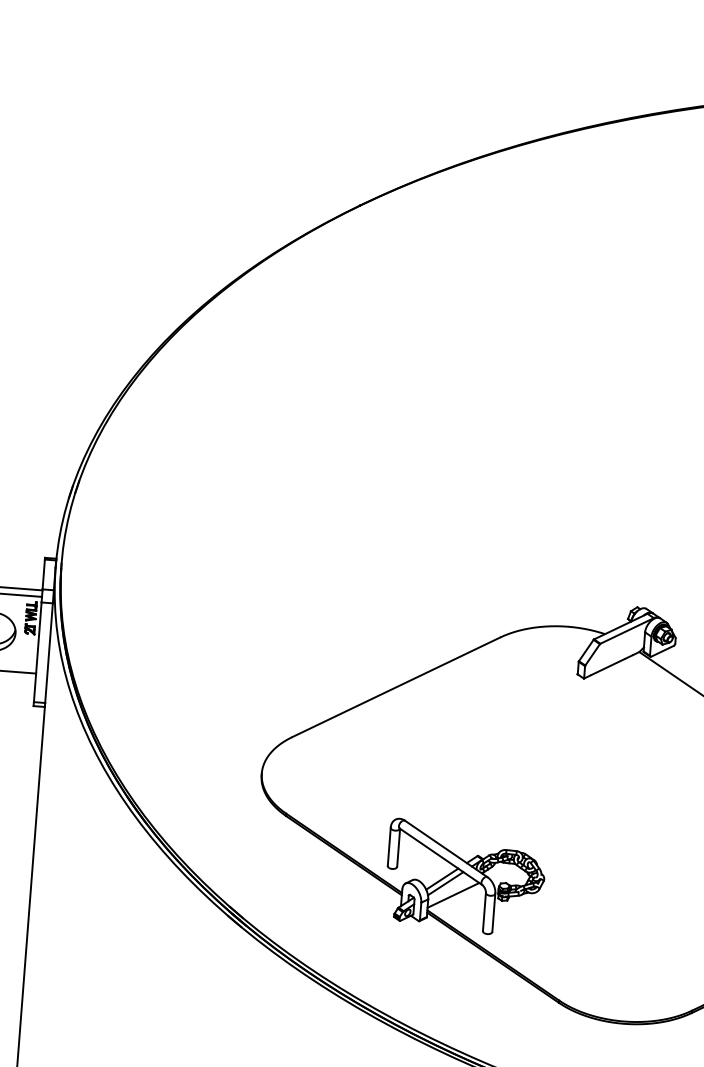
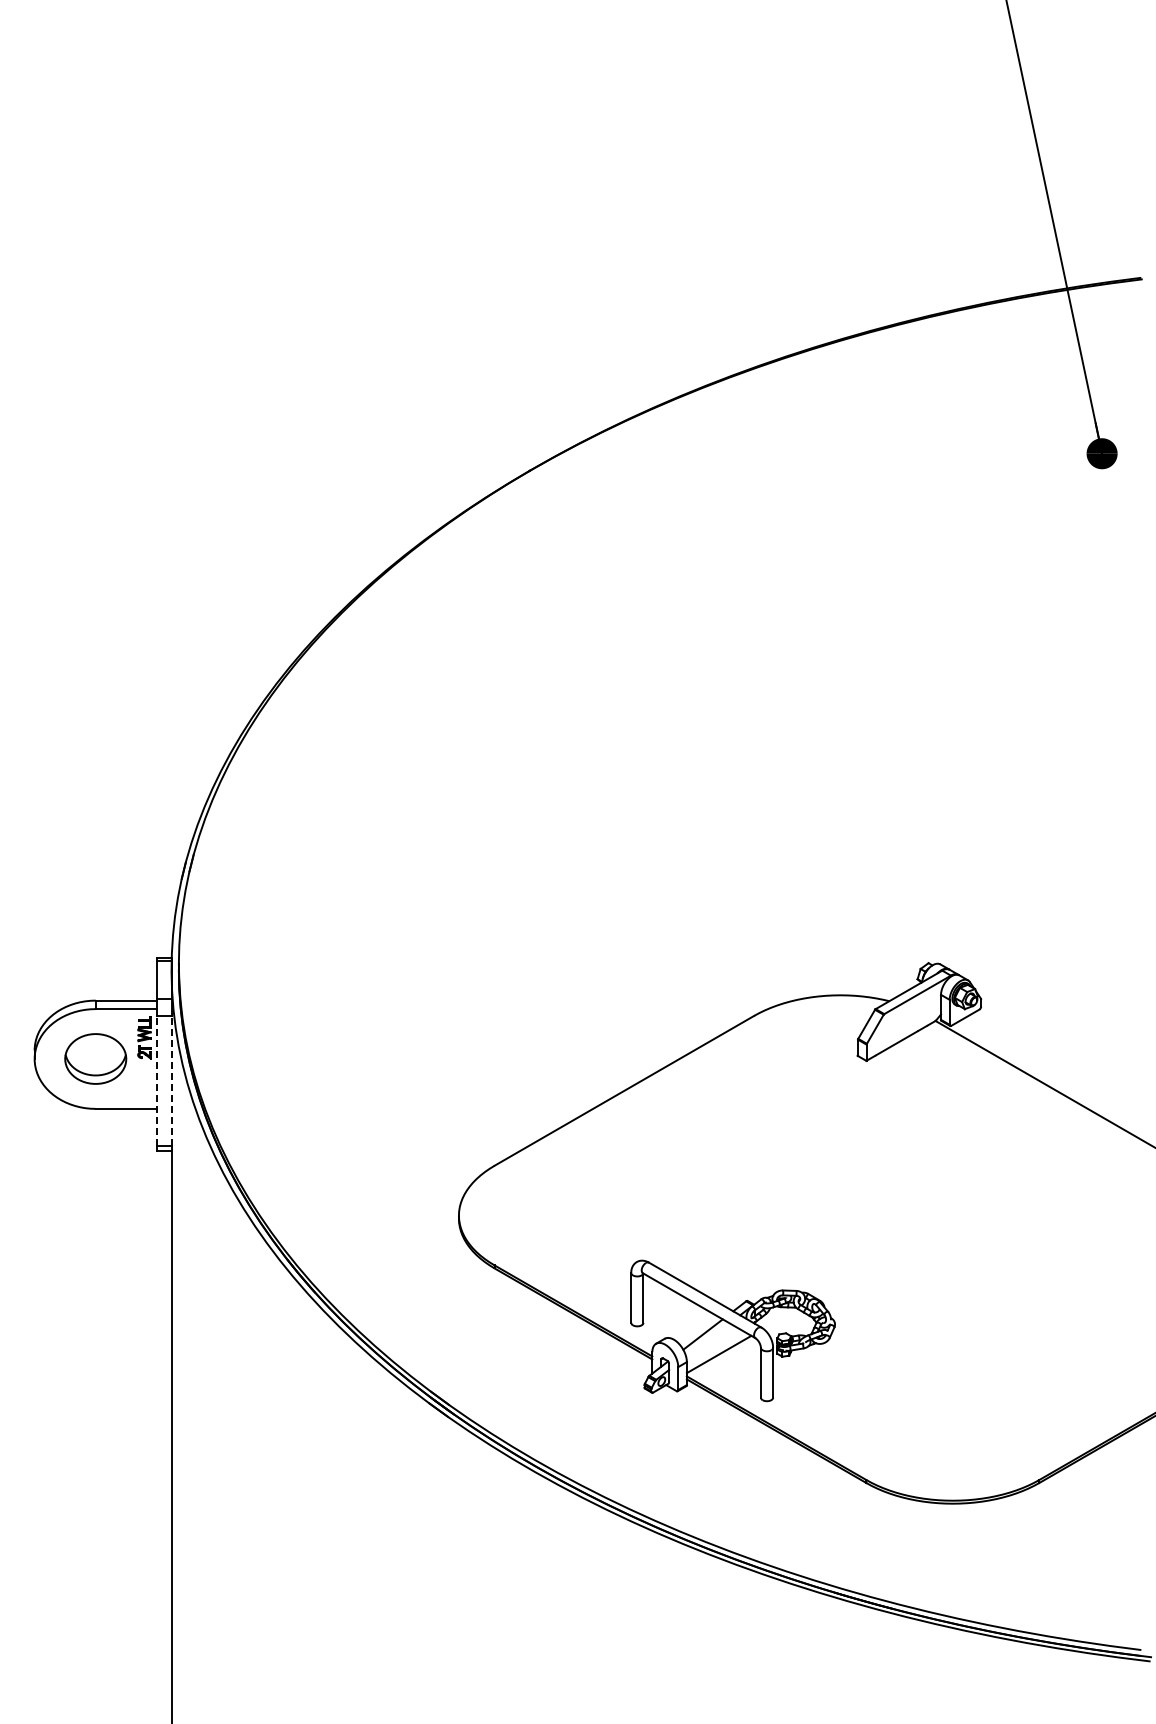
line: (37, 652) -> (156, 1081), solid -> dashed
line: (48, 653) -> (171, 1081), solid -> dashed
line: (445, 883) -> (707, 1339), removed

